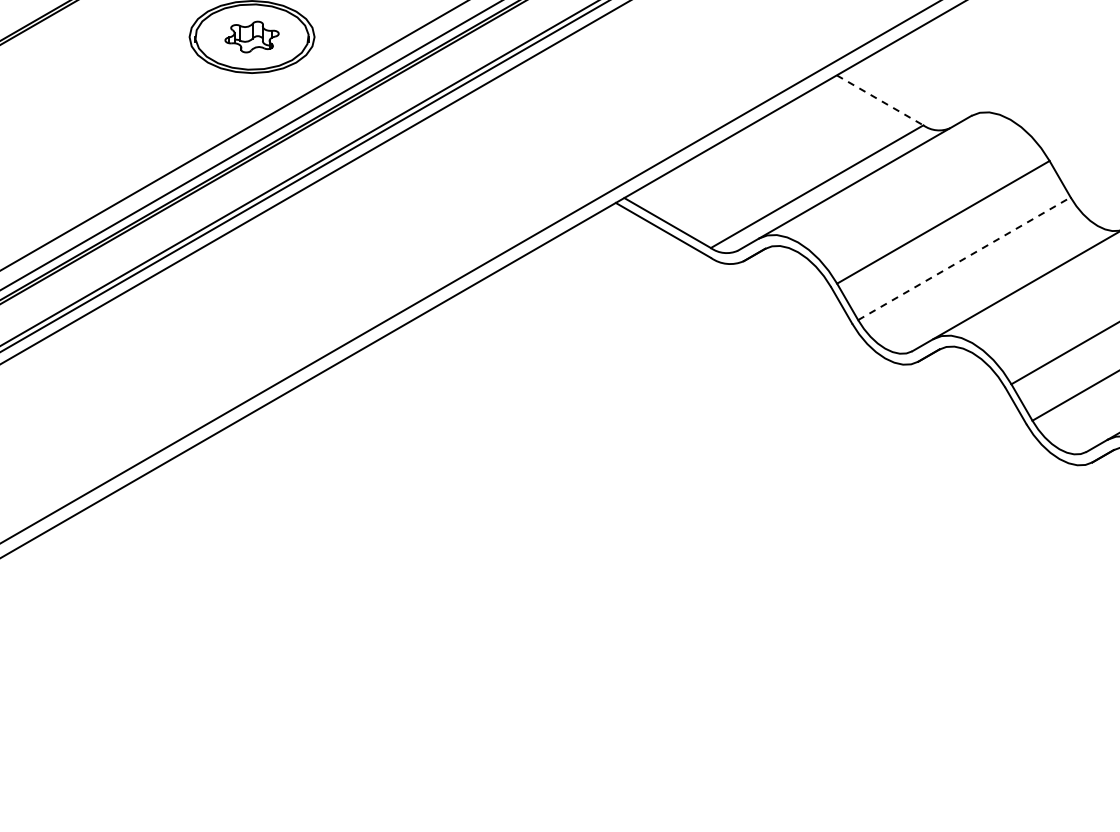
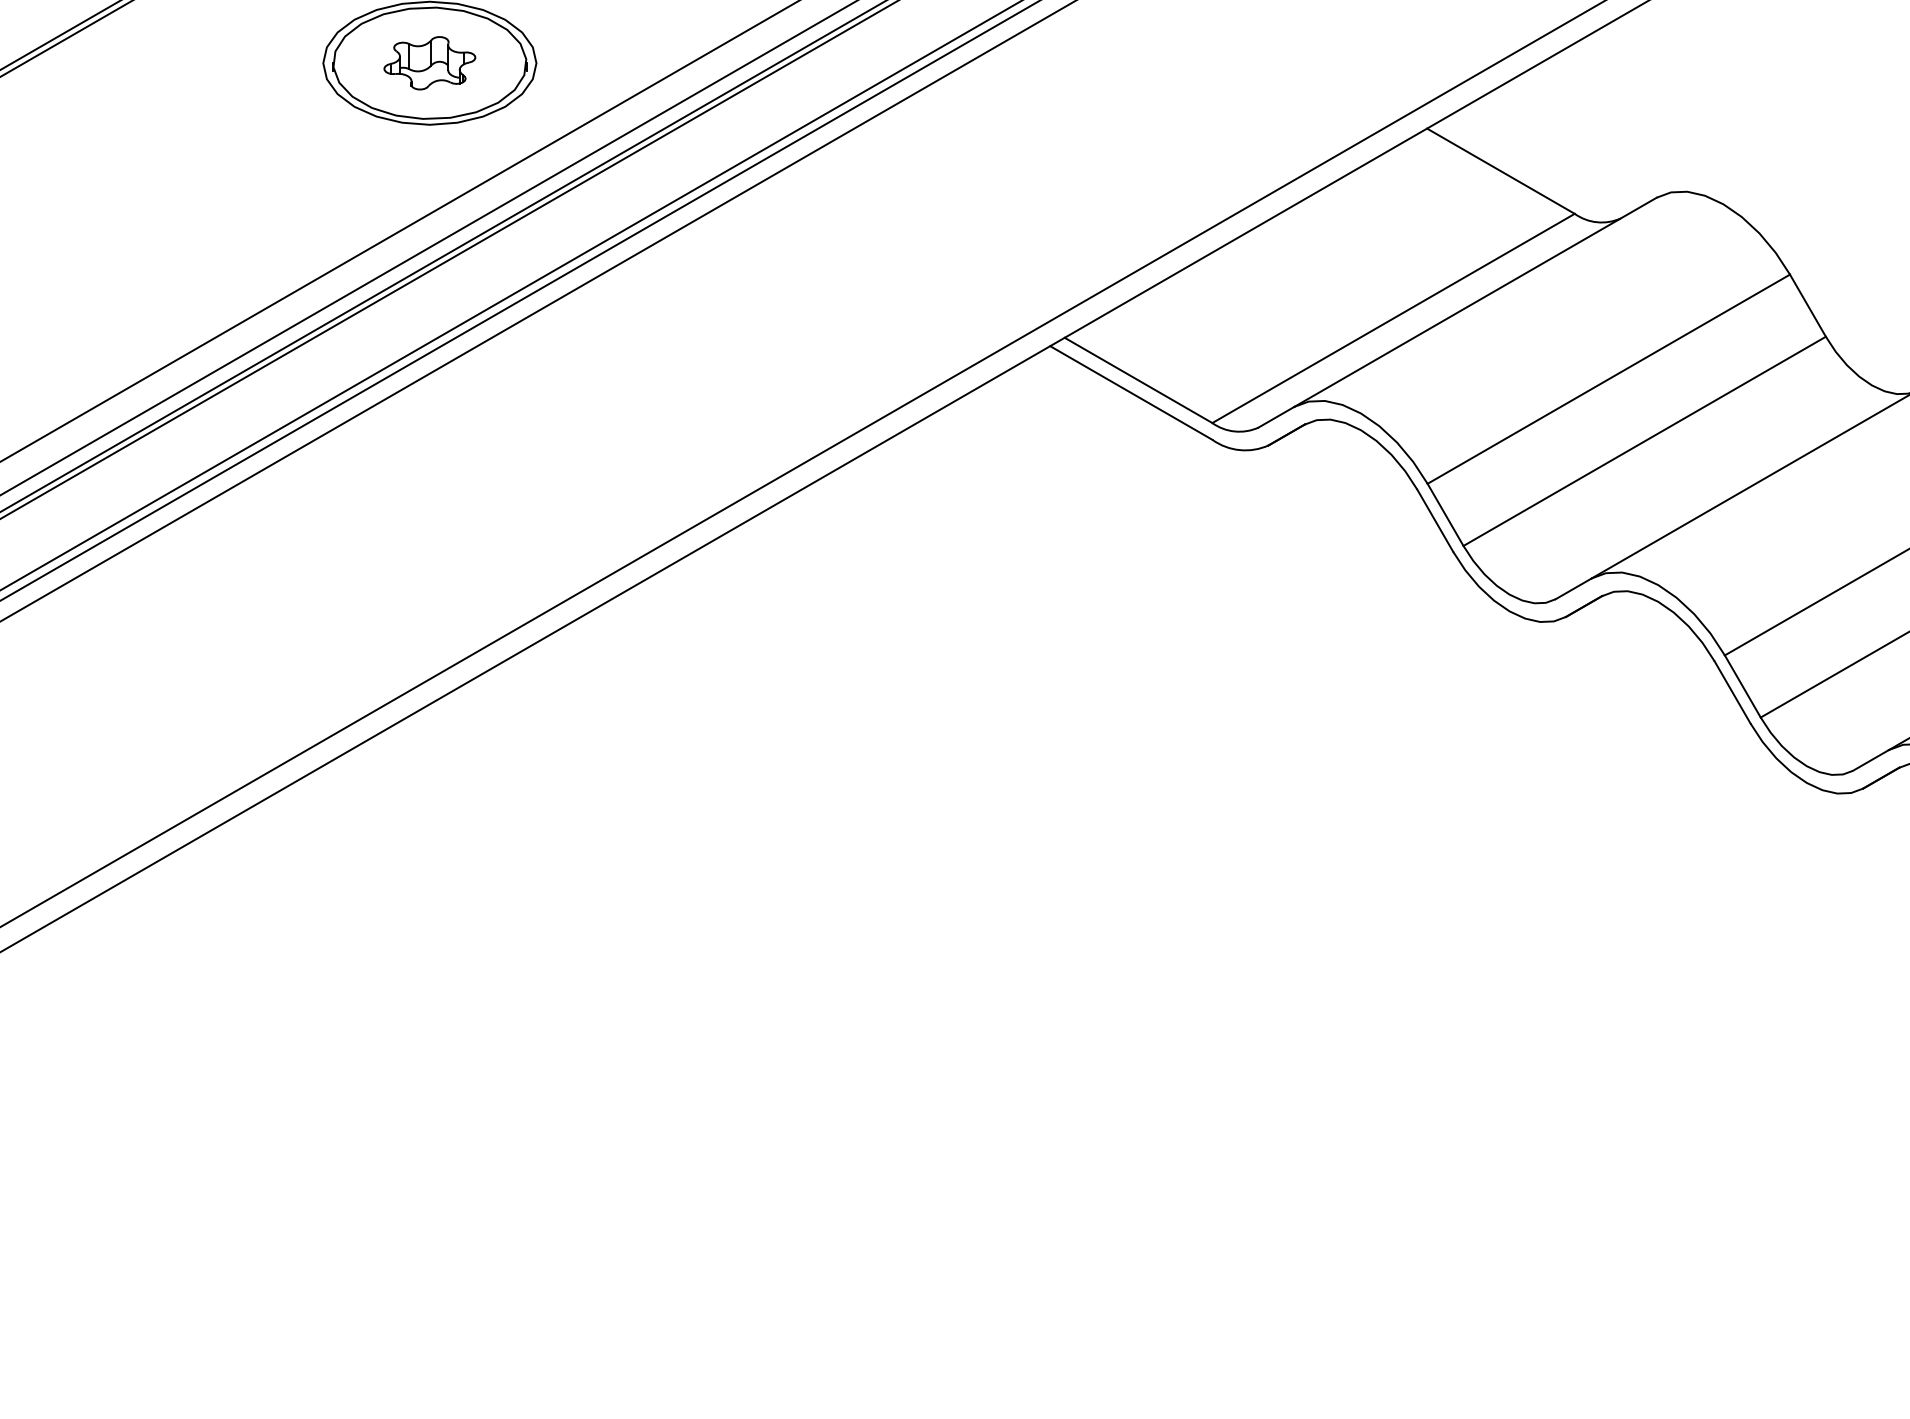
line: (880, 100) -> (1501, 171), dashed -> solid
line: (964, 258) -> (1644, 440), dashed -> solid

